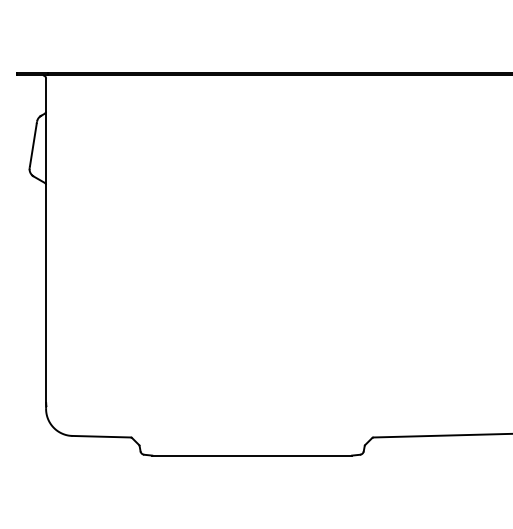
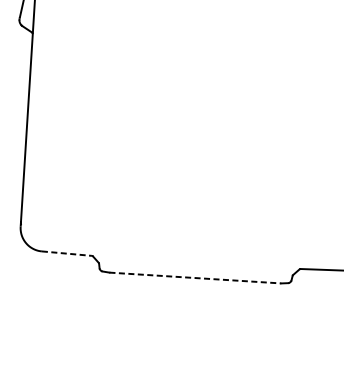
line: (102, 436) -> (67, 253), solid -> dashed
line: (252, 455) -> (195, 277), solid -> dashed

